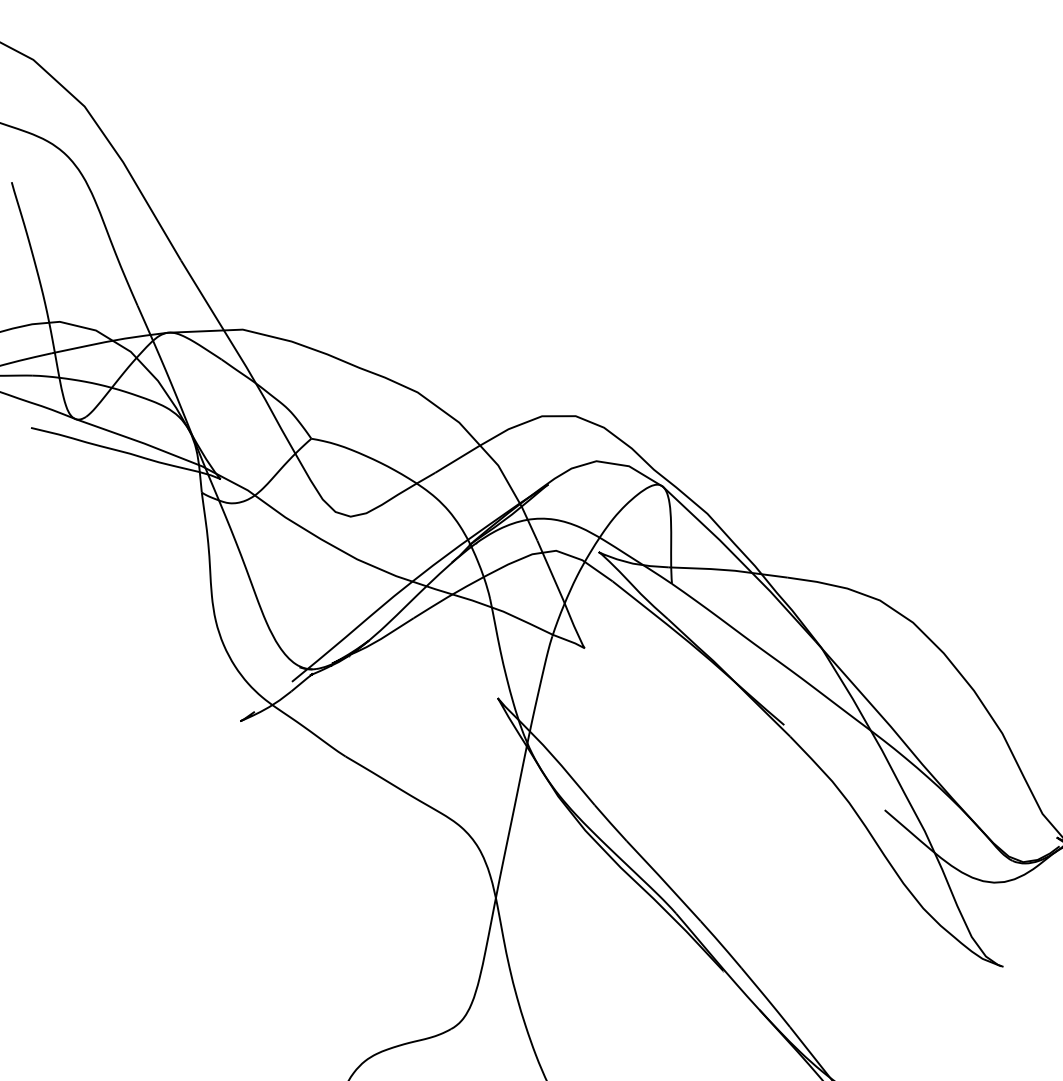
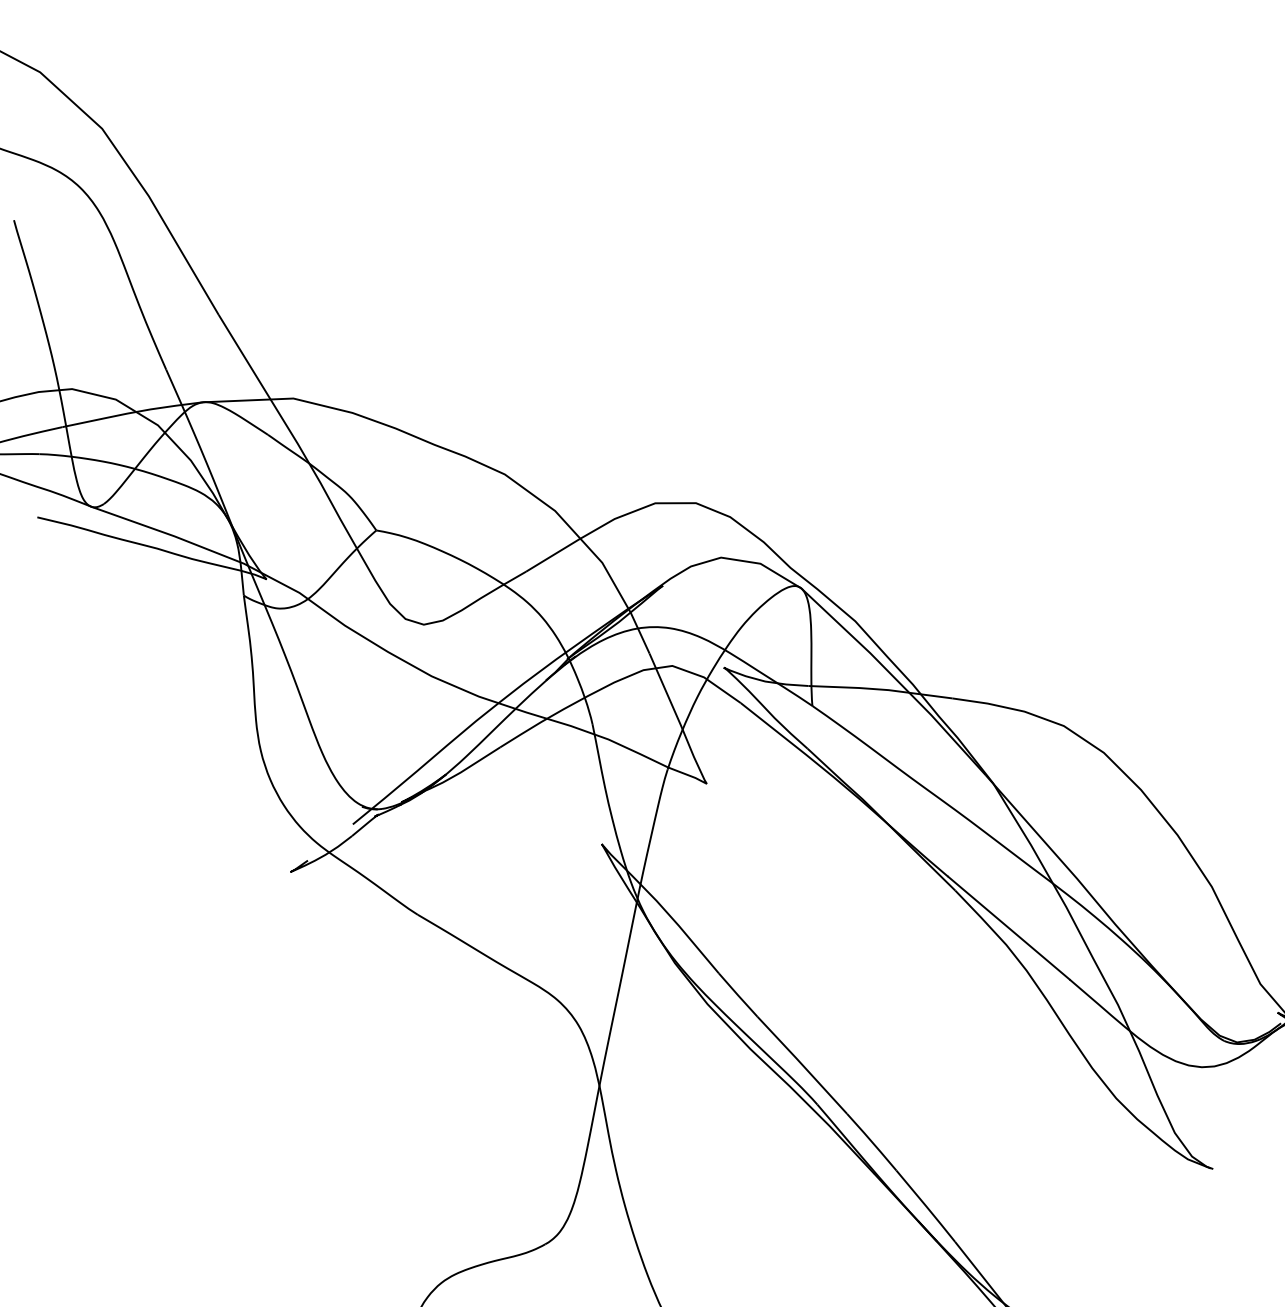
line: (834, 767) -> (1008, 927), added

